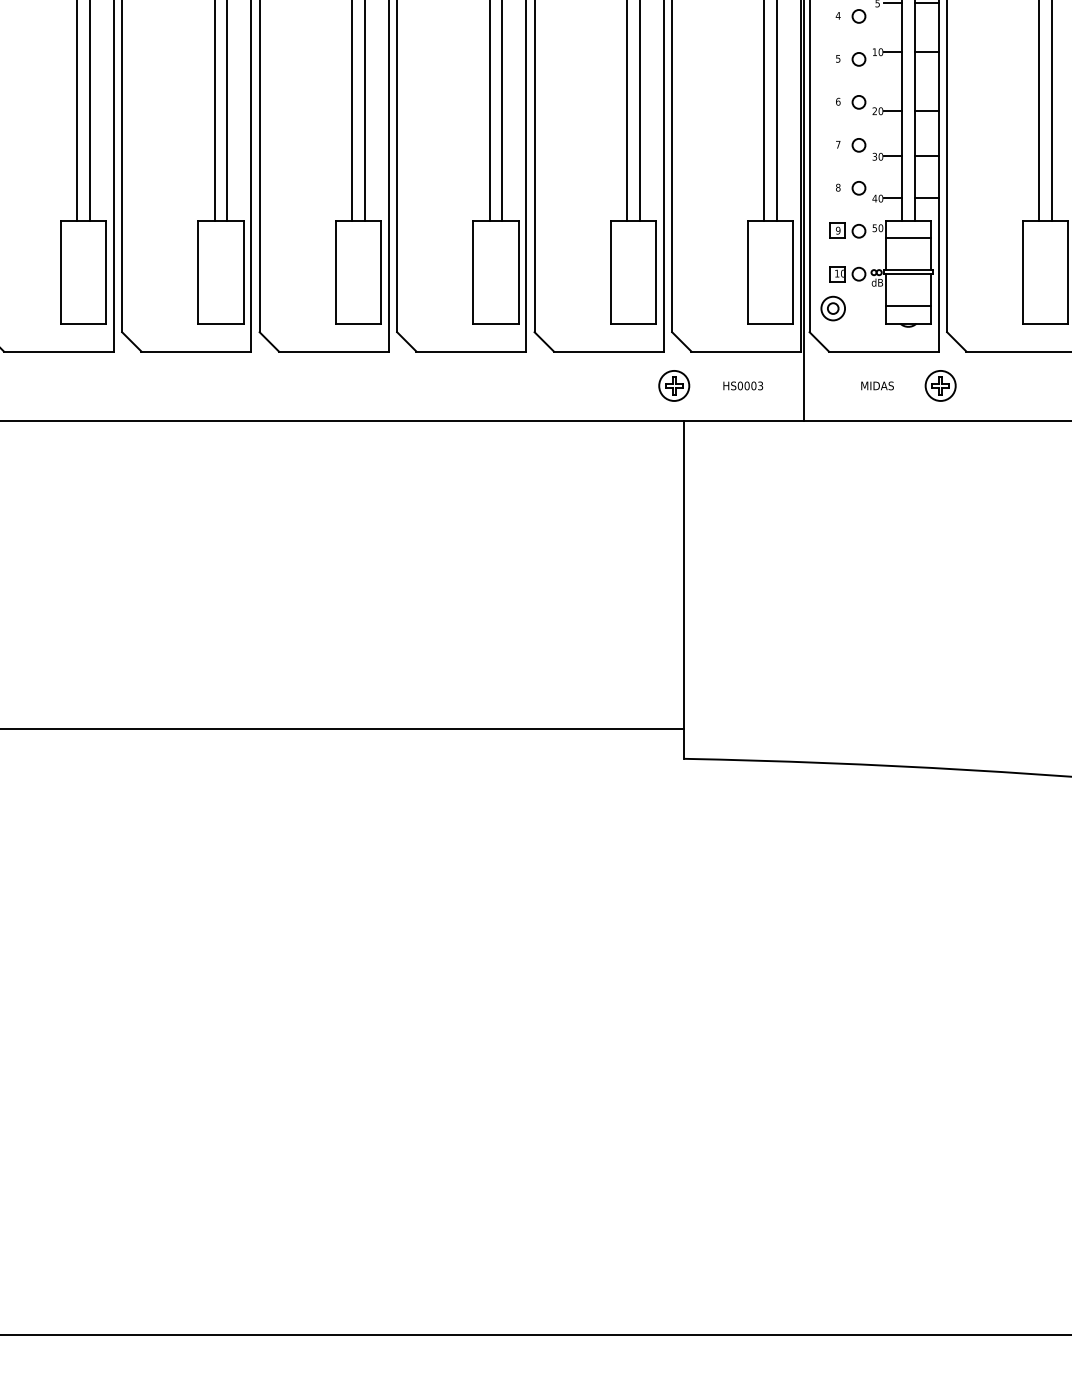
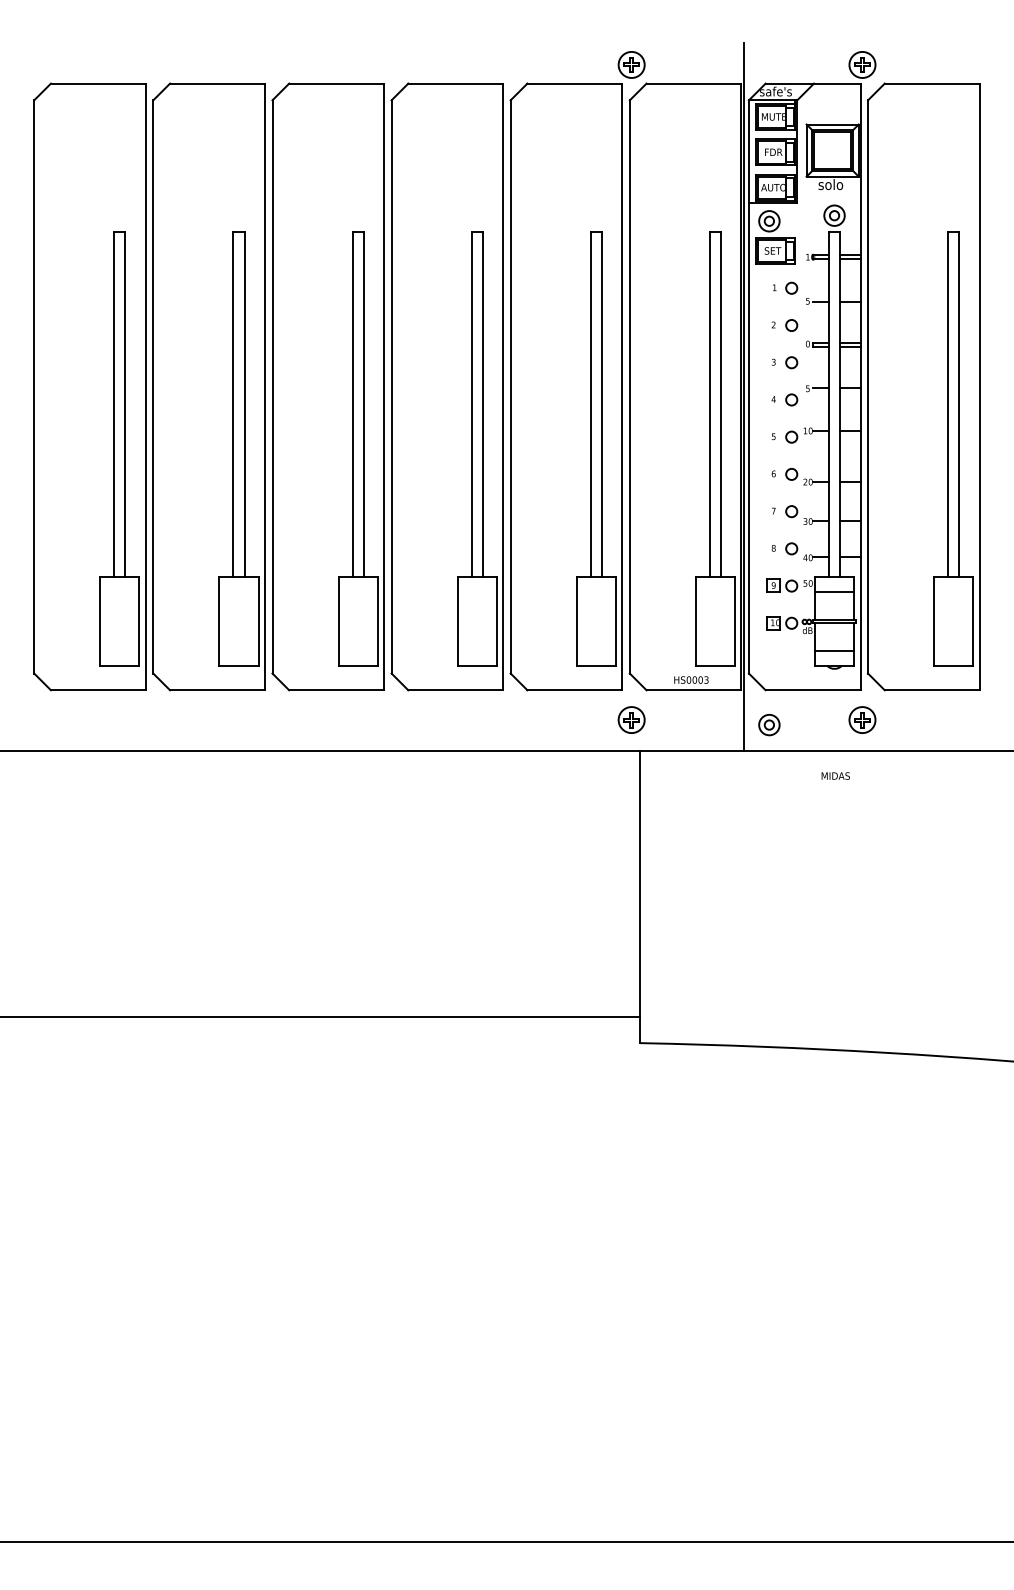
part: (833, 309) -> (769, 725), moved
text: (743, 385) -> (691, 679), moved
text: (877, 385) -> (835, 775), moved

